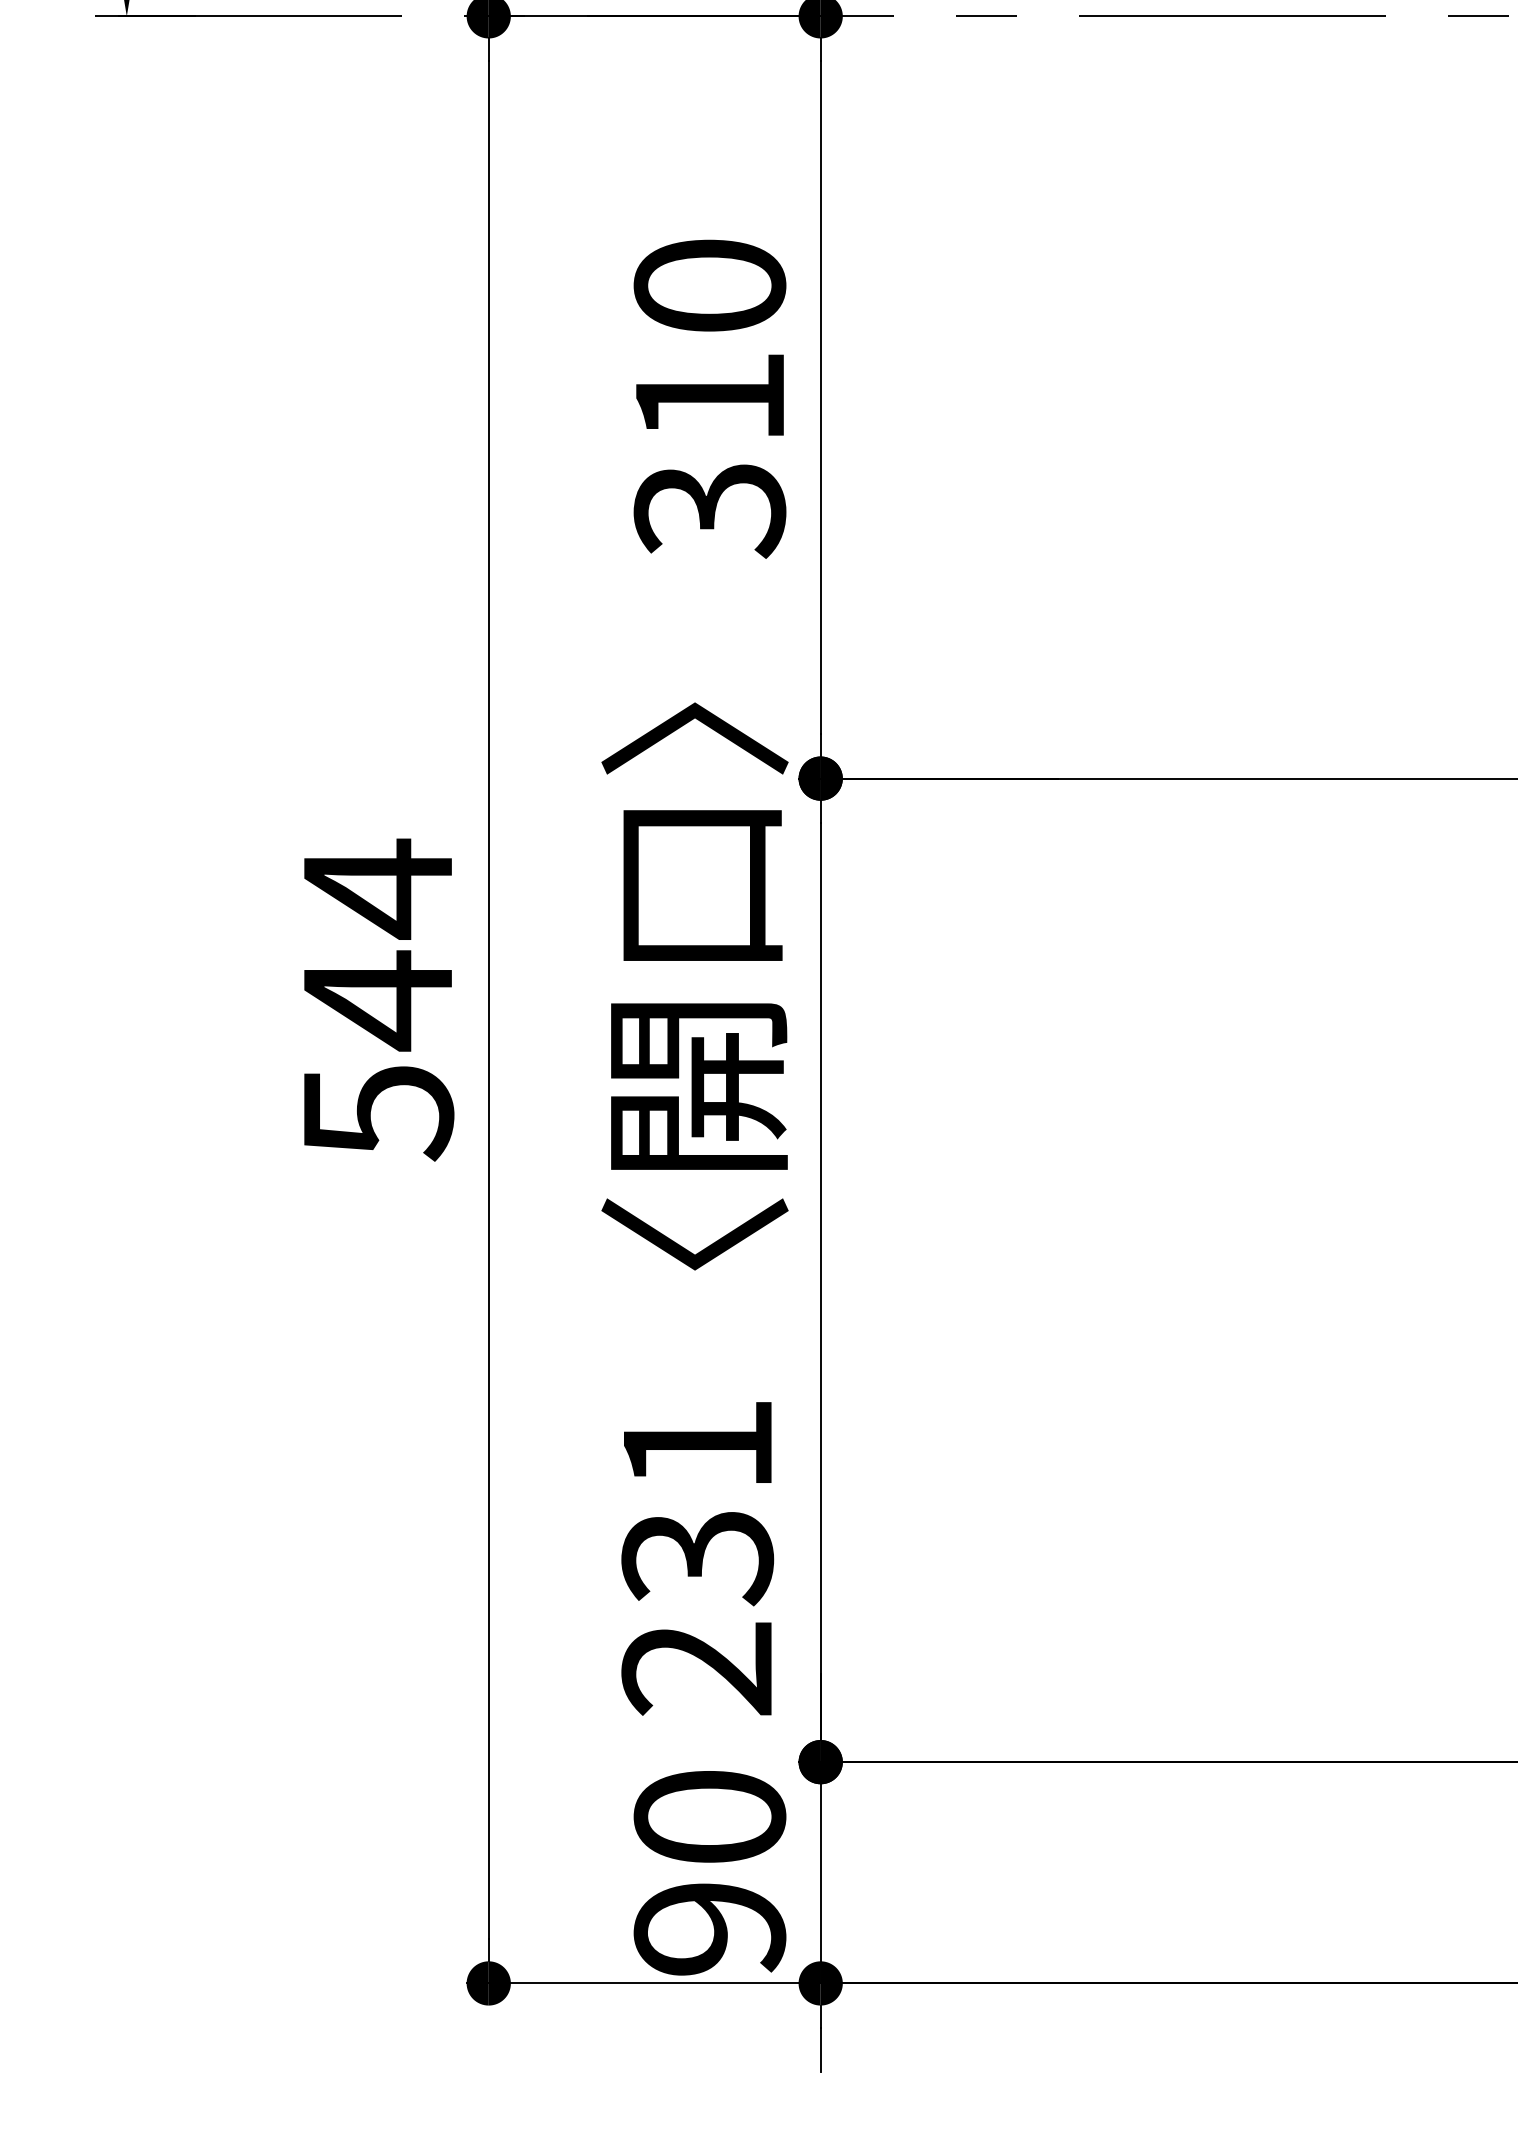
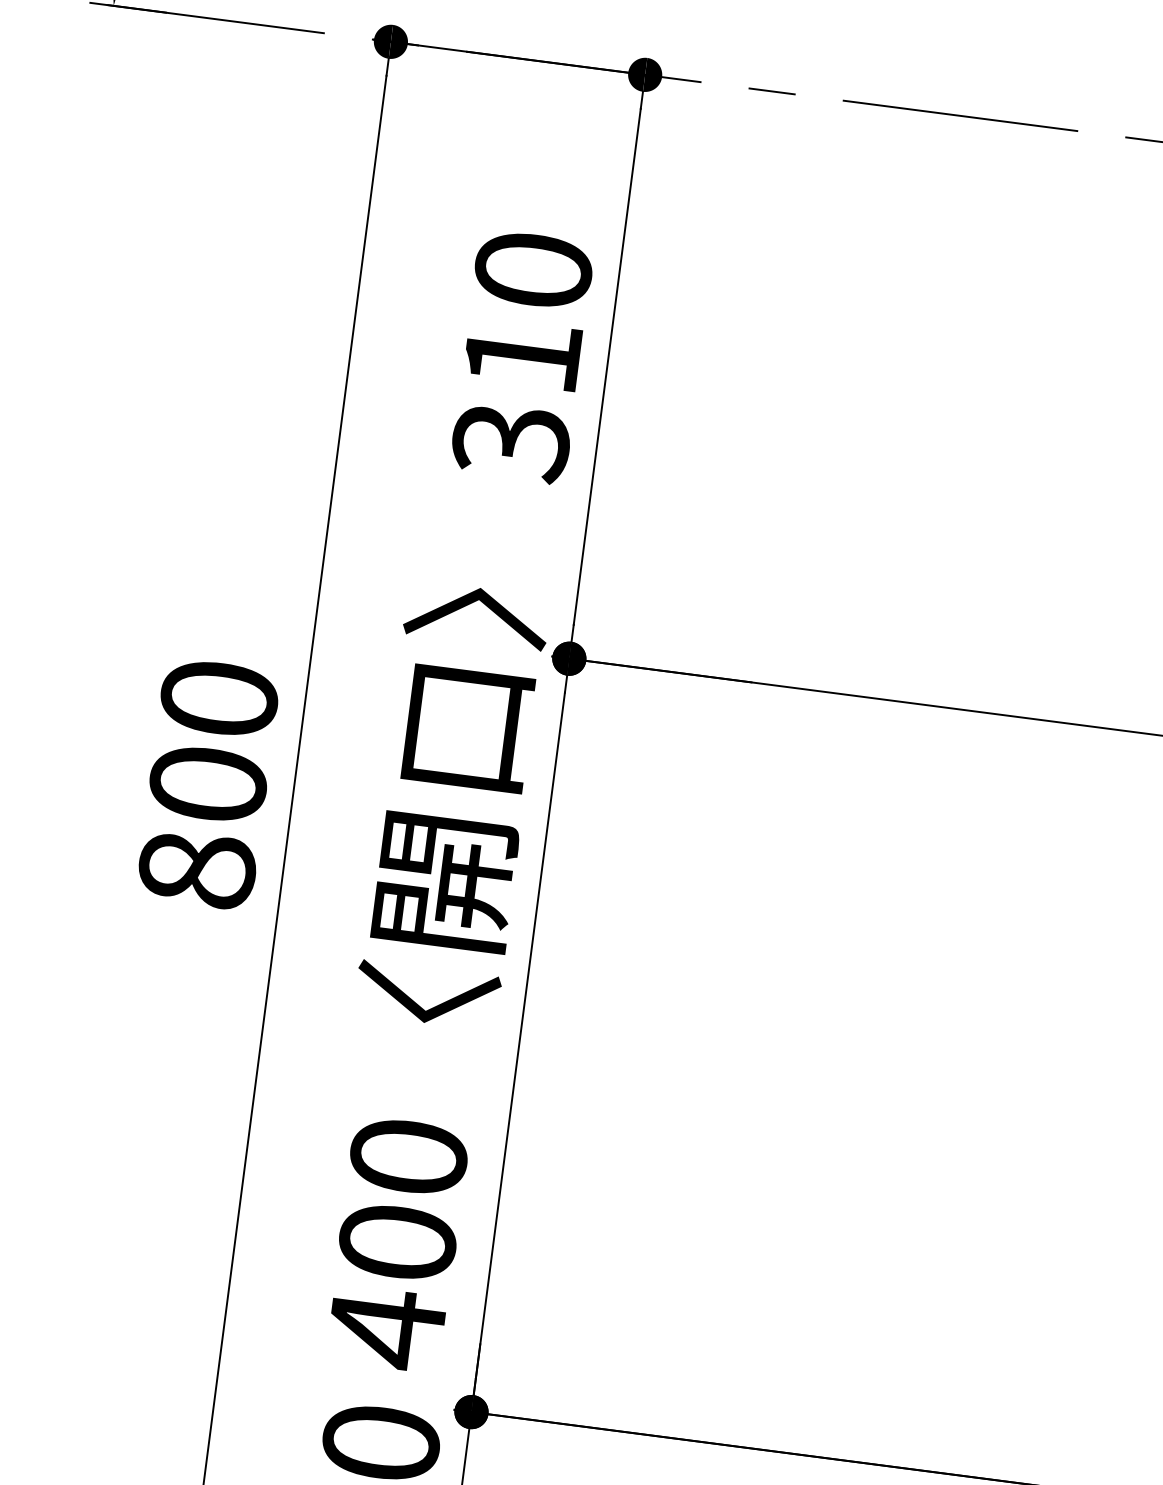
text: (377, 999) -> (207, 783), 544 -> 800
text: (697, 1559) -> (397, 1244), 231 -> 400

